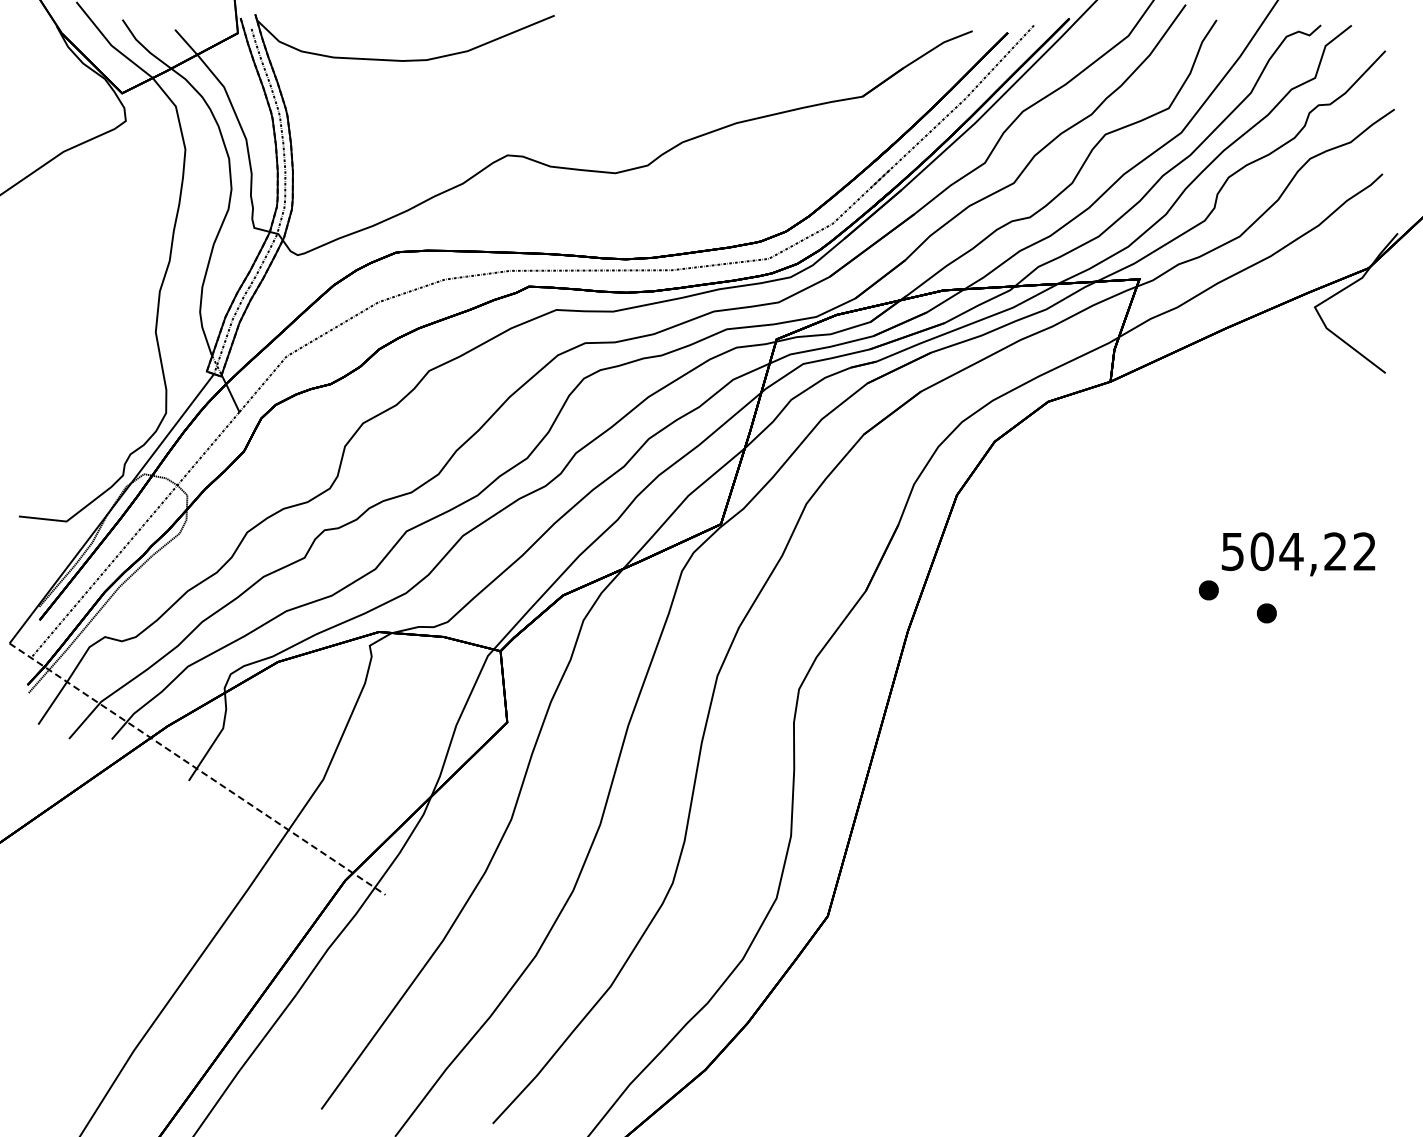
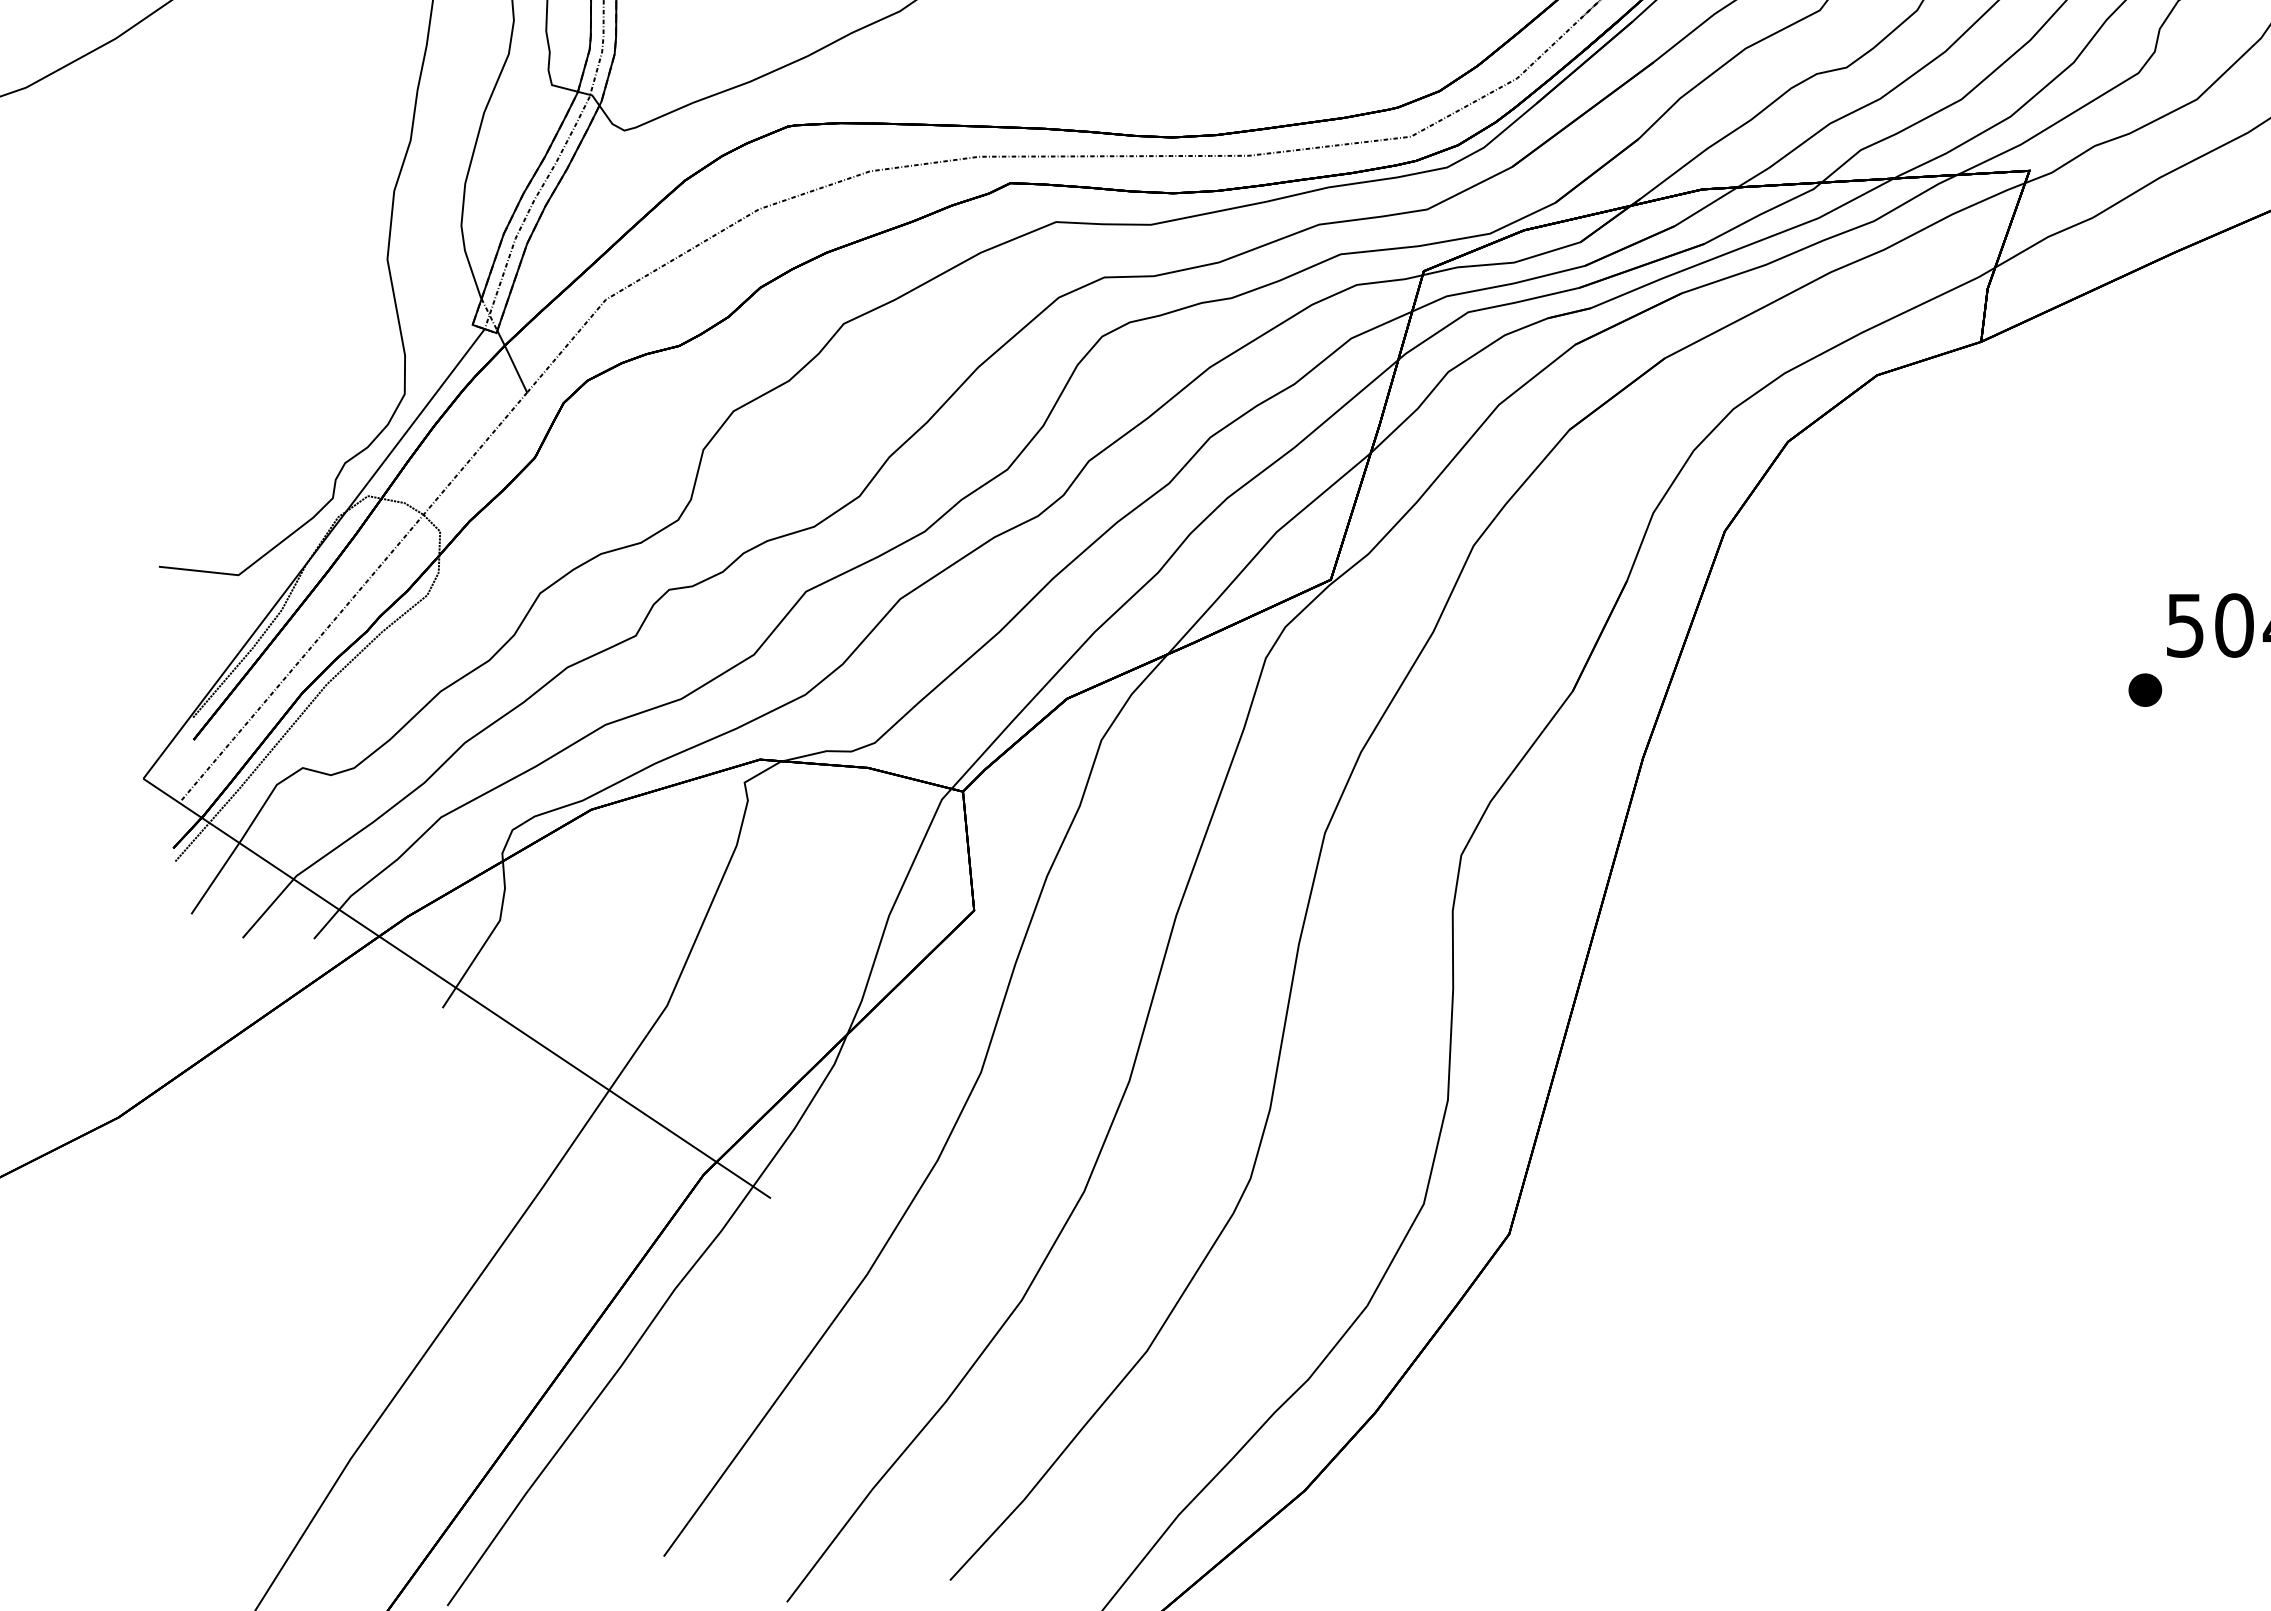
part: (1266, 613) -> (2241, 728), removed
line: (197, 769) -> (457, 989), dashed -> solid

